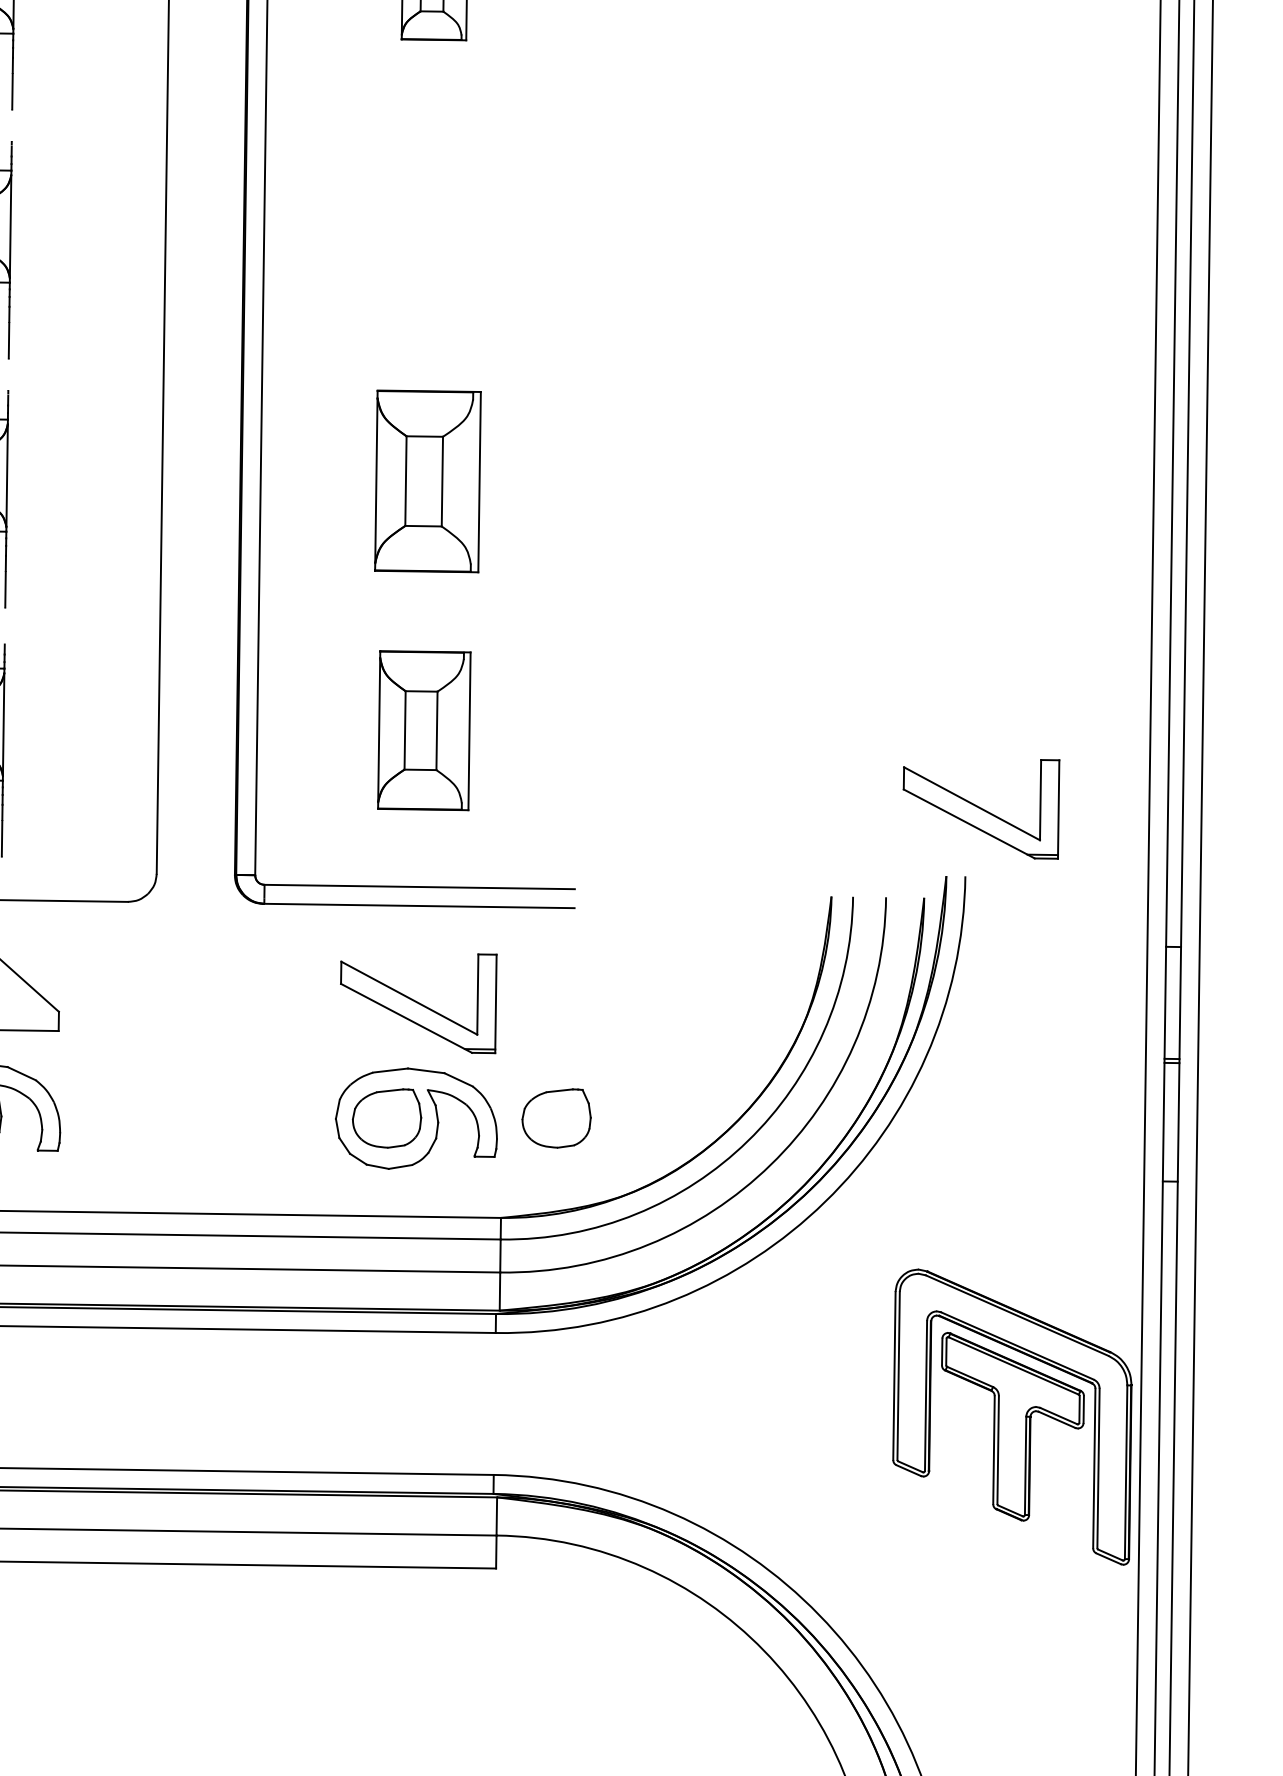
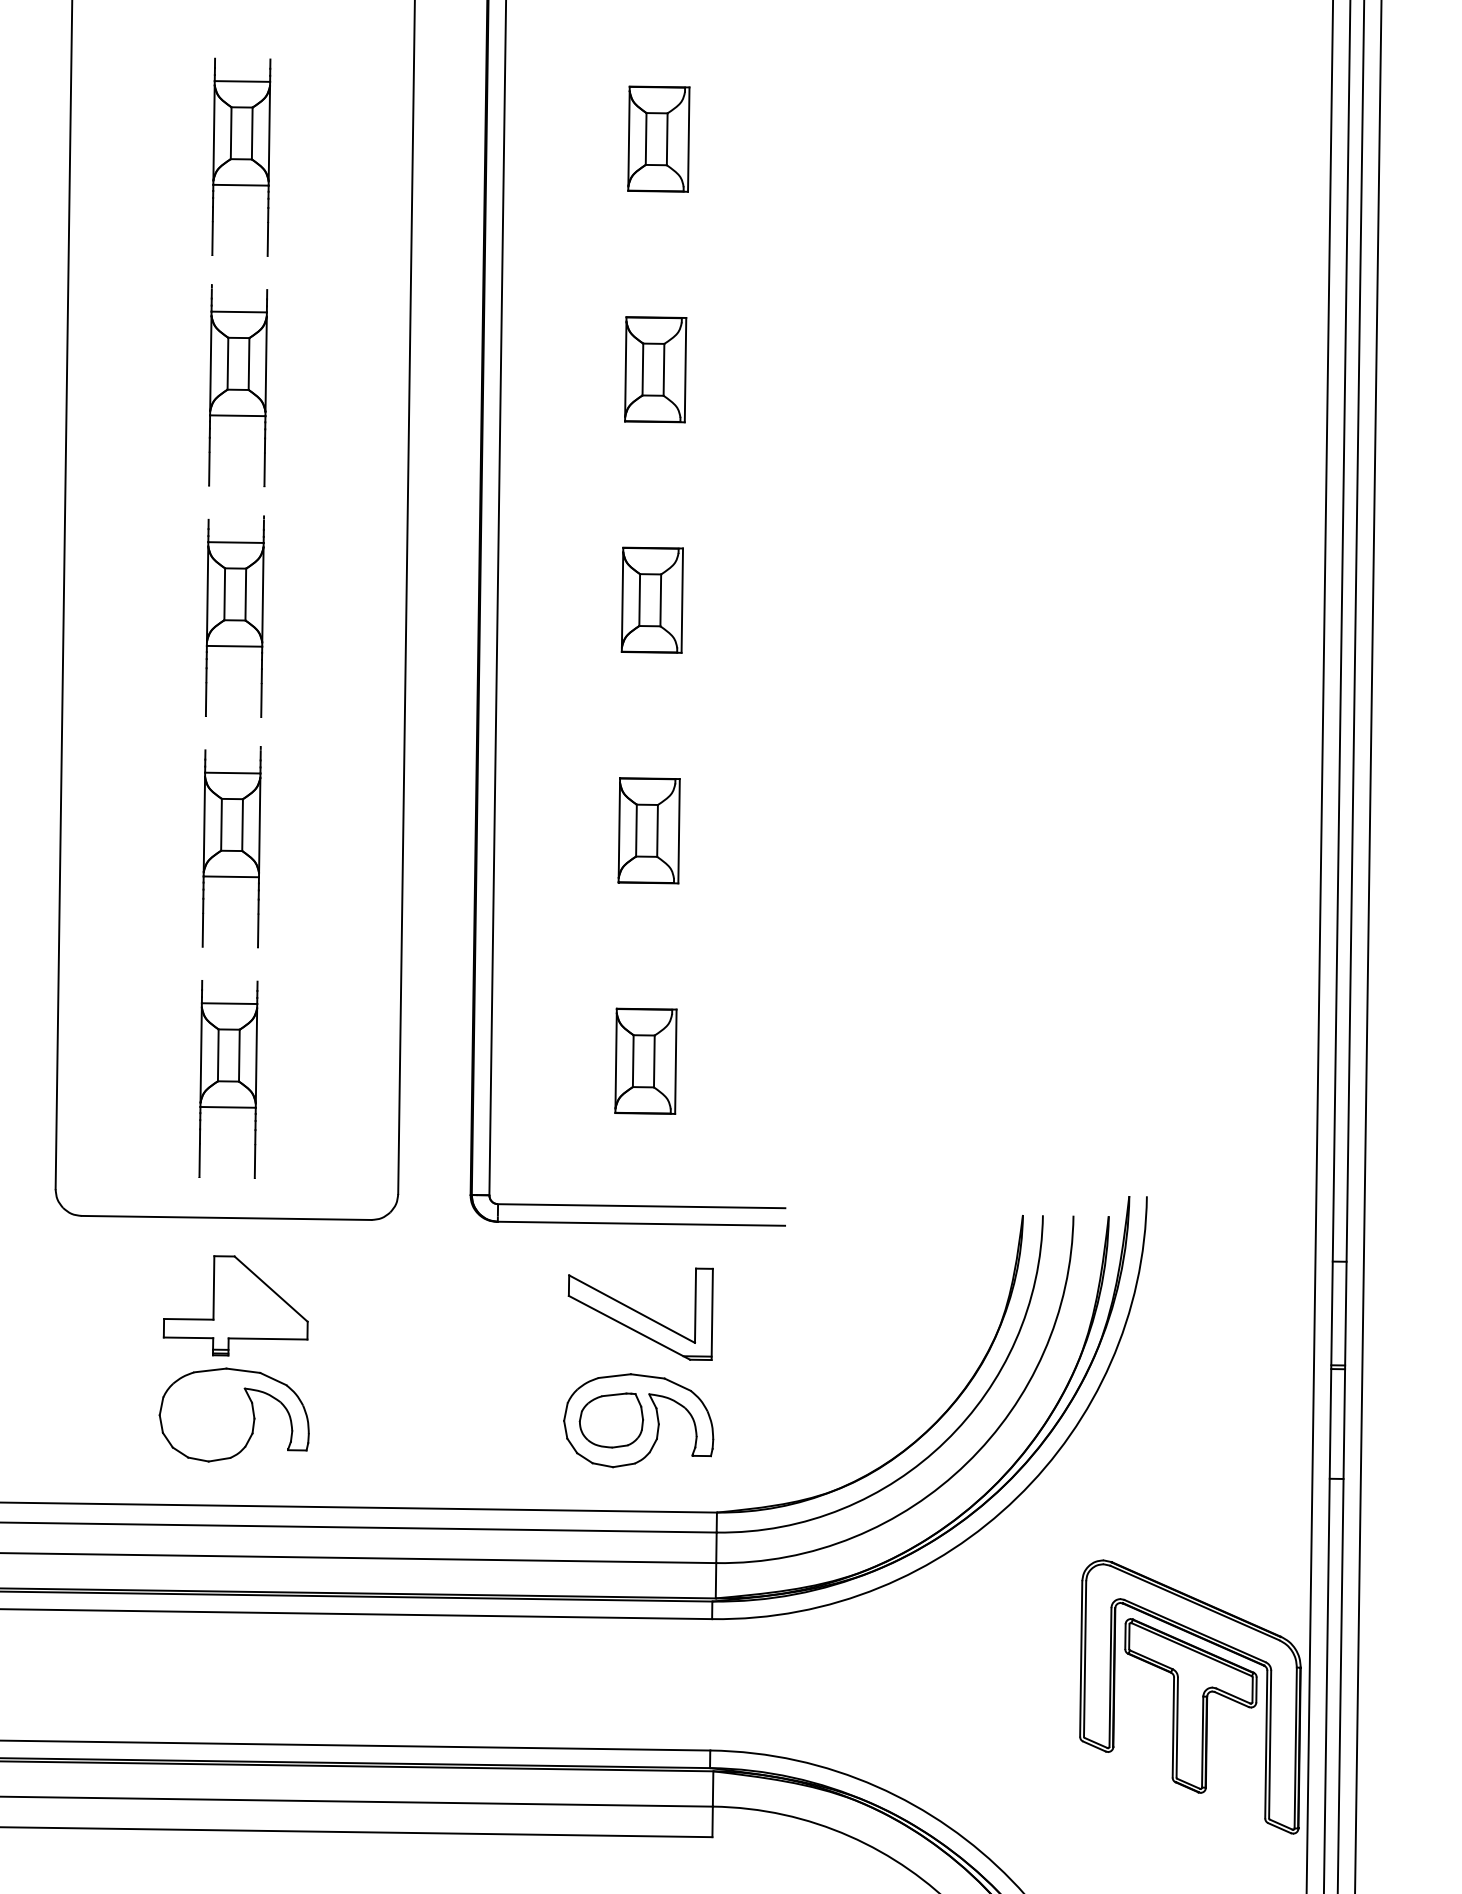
part: (430, 231) -> (651, 599), added
part: (427, 481) -> (648, 830), size x0.62
part: (423, 729) -> (645, 1060), size x0.71
part: (981, 808) -> (1161, 1133), removed
part: (555, 1118) -> (767, 1420), removed

